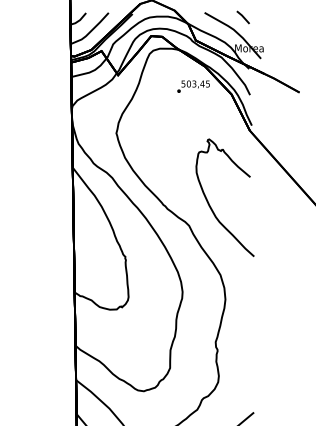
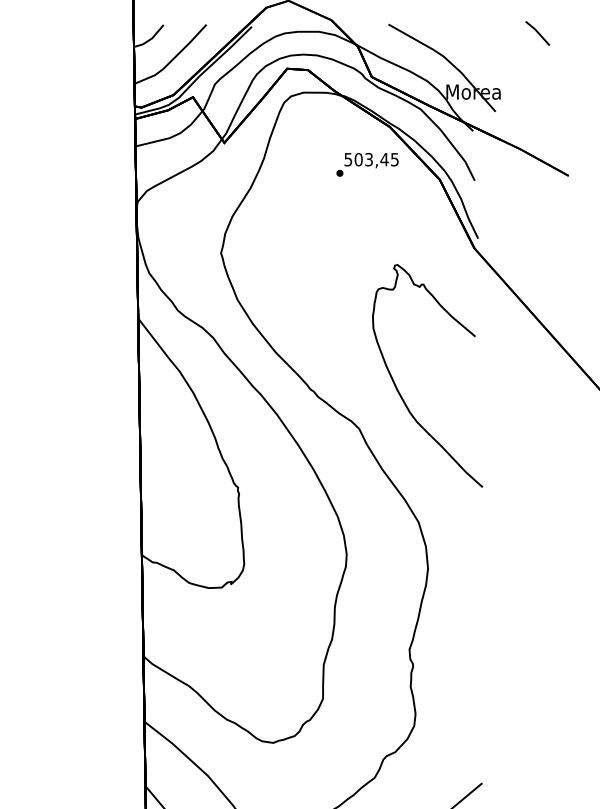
line: (242, 17) -> (536, 33), moved

